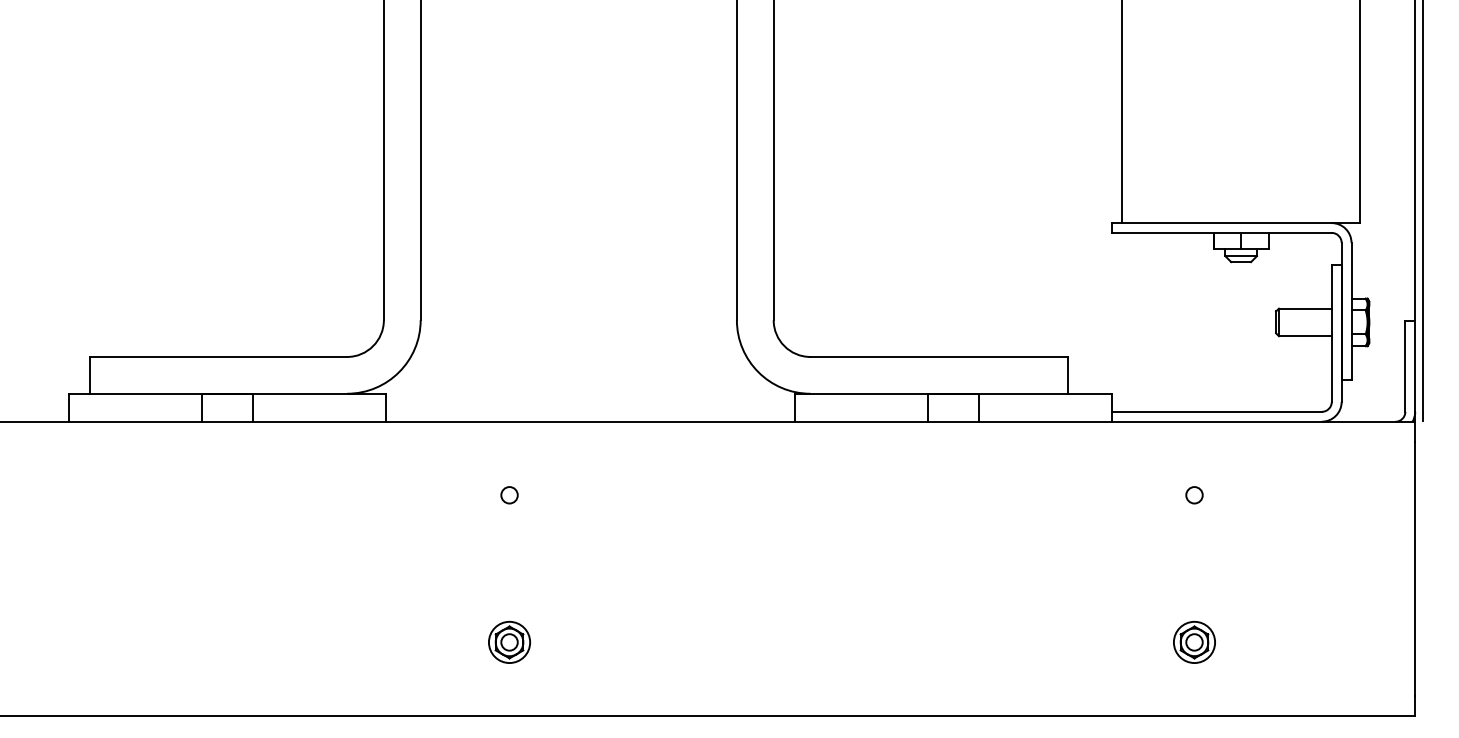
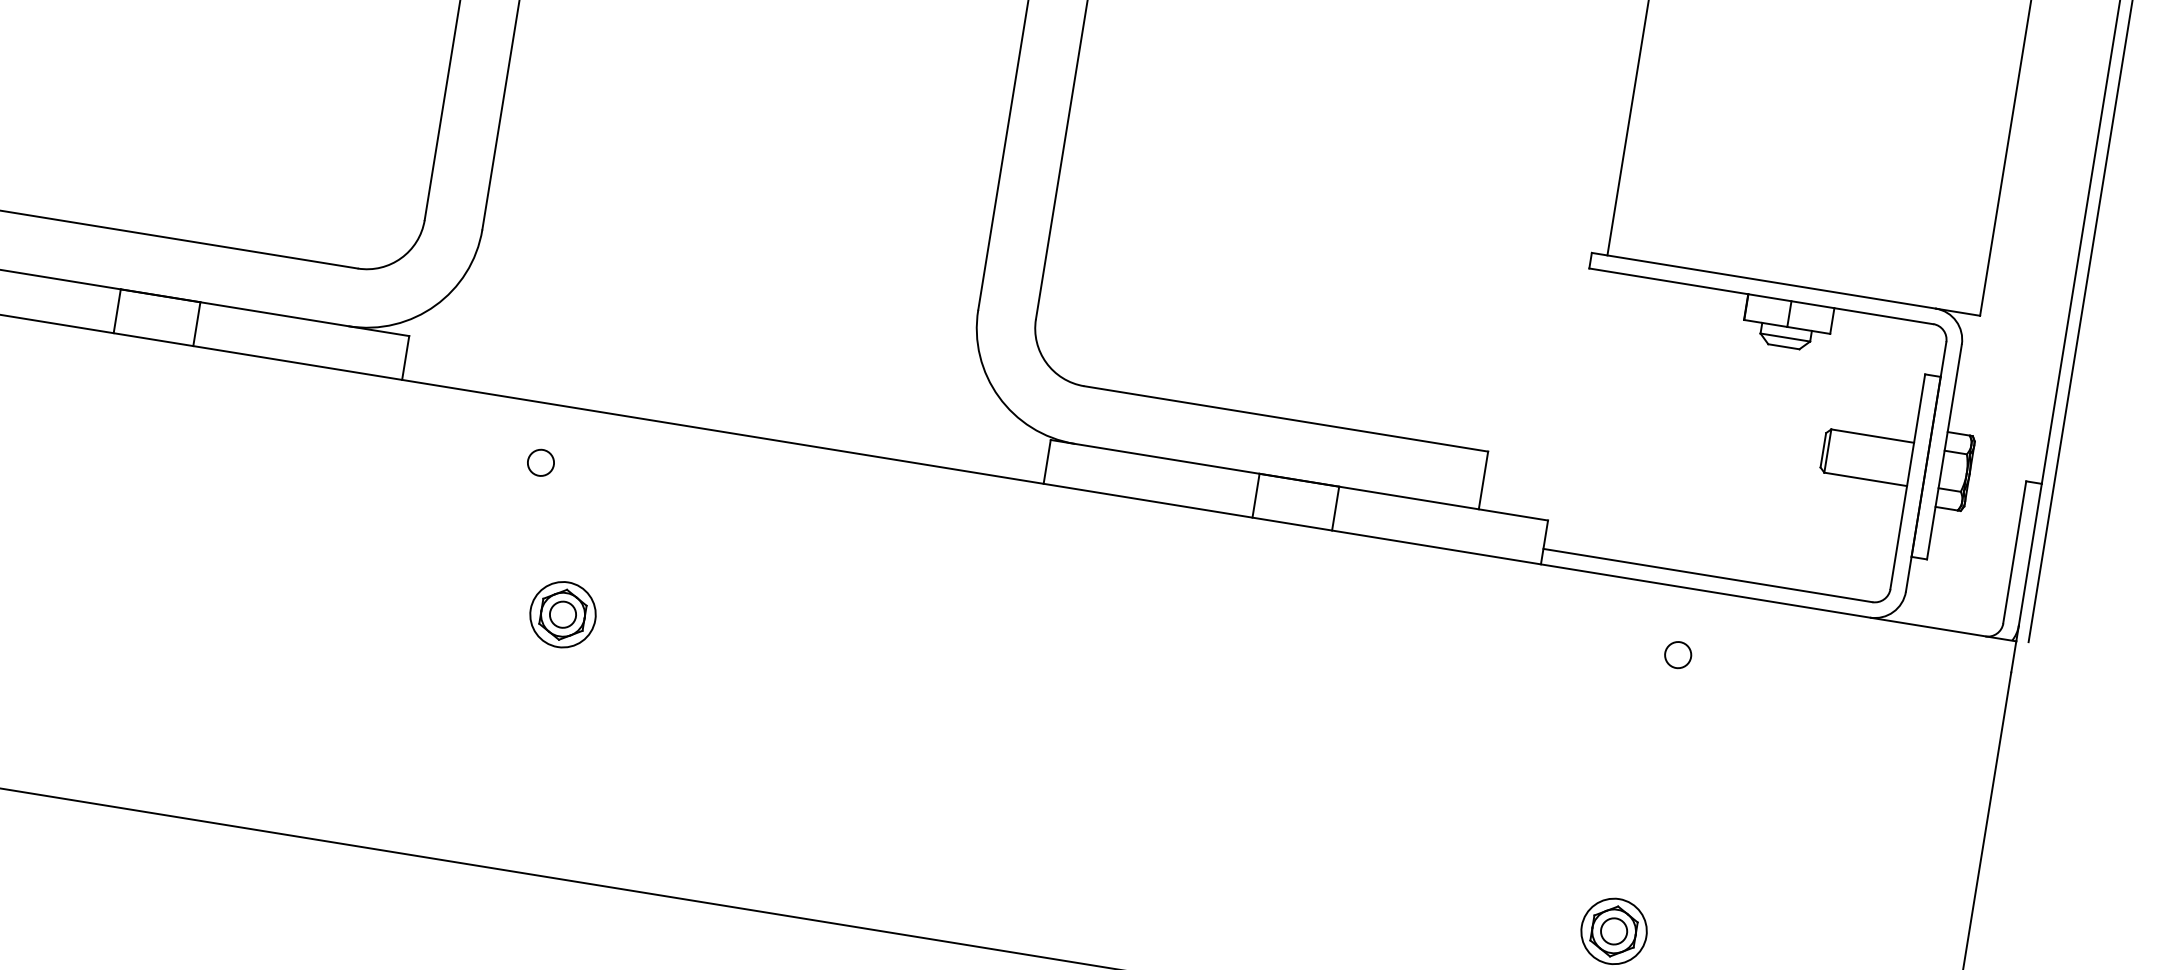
circle: (509, 495) -> (540, 463), moved
circle: (1194, 495) -> (1678, 655), moved
part: (509, 641) -> (563, 613), moved

